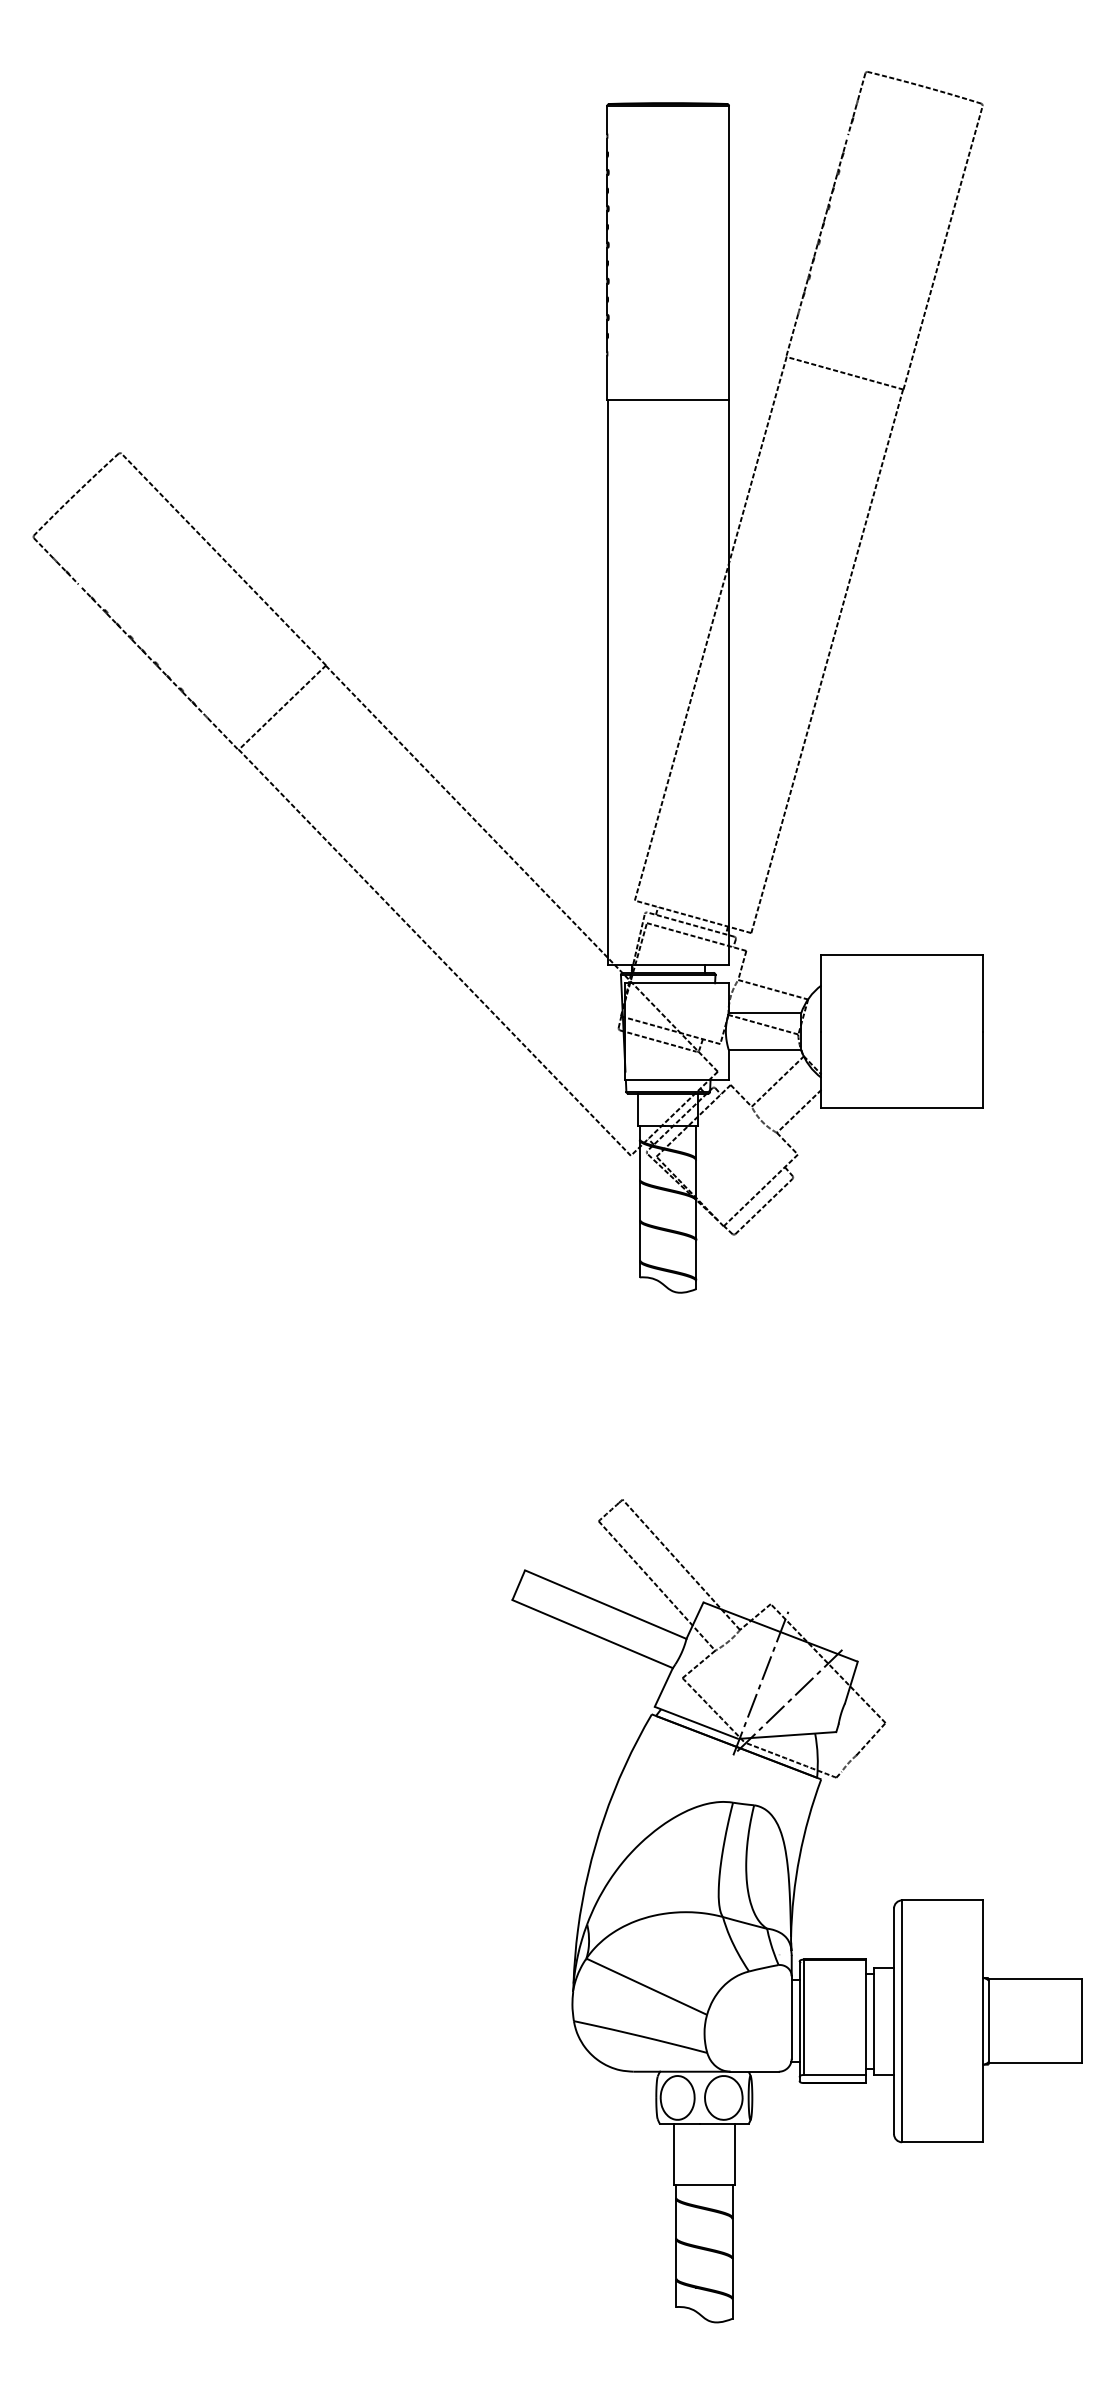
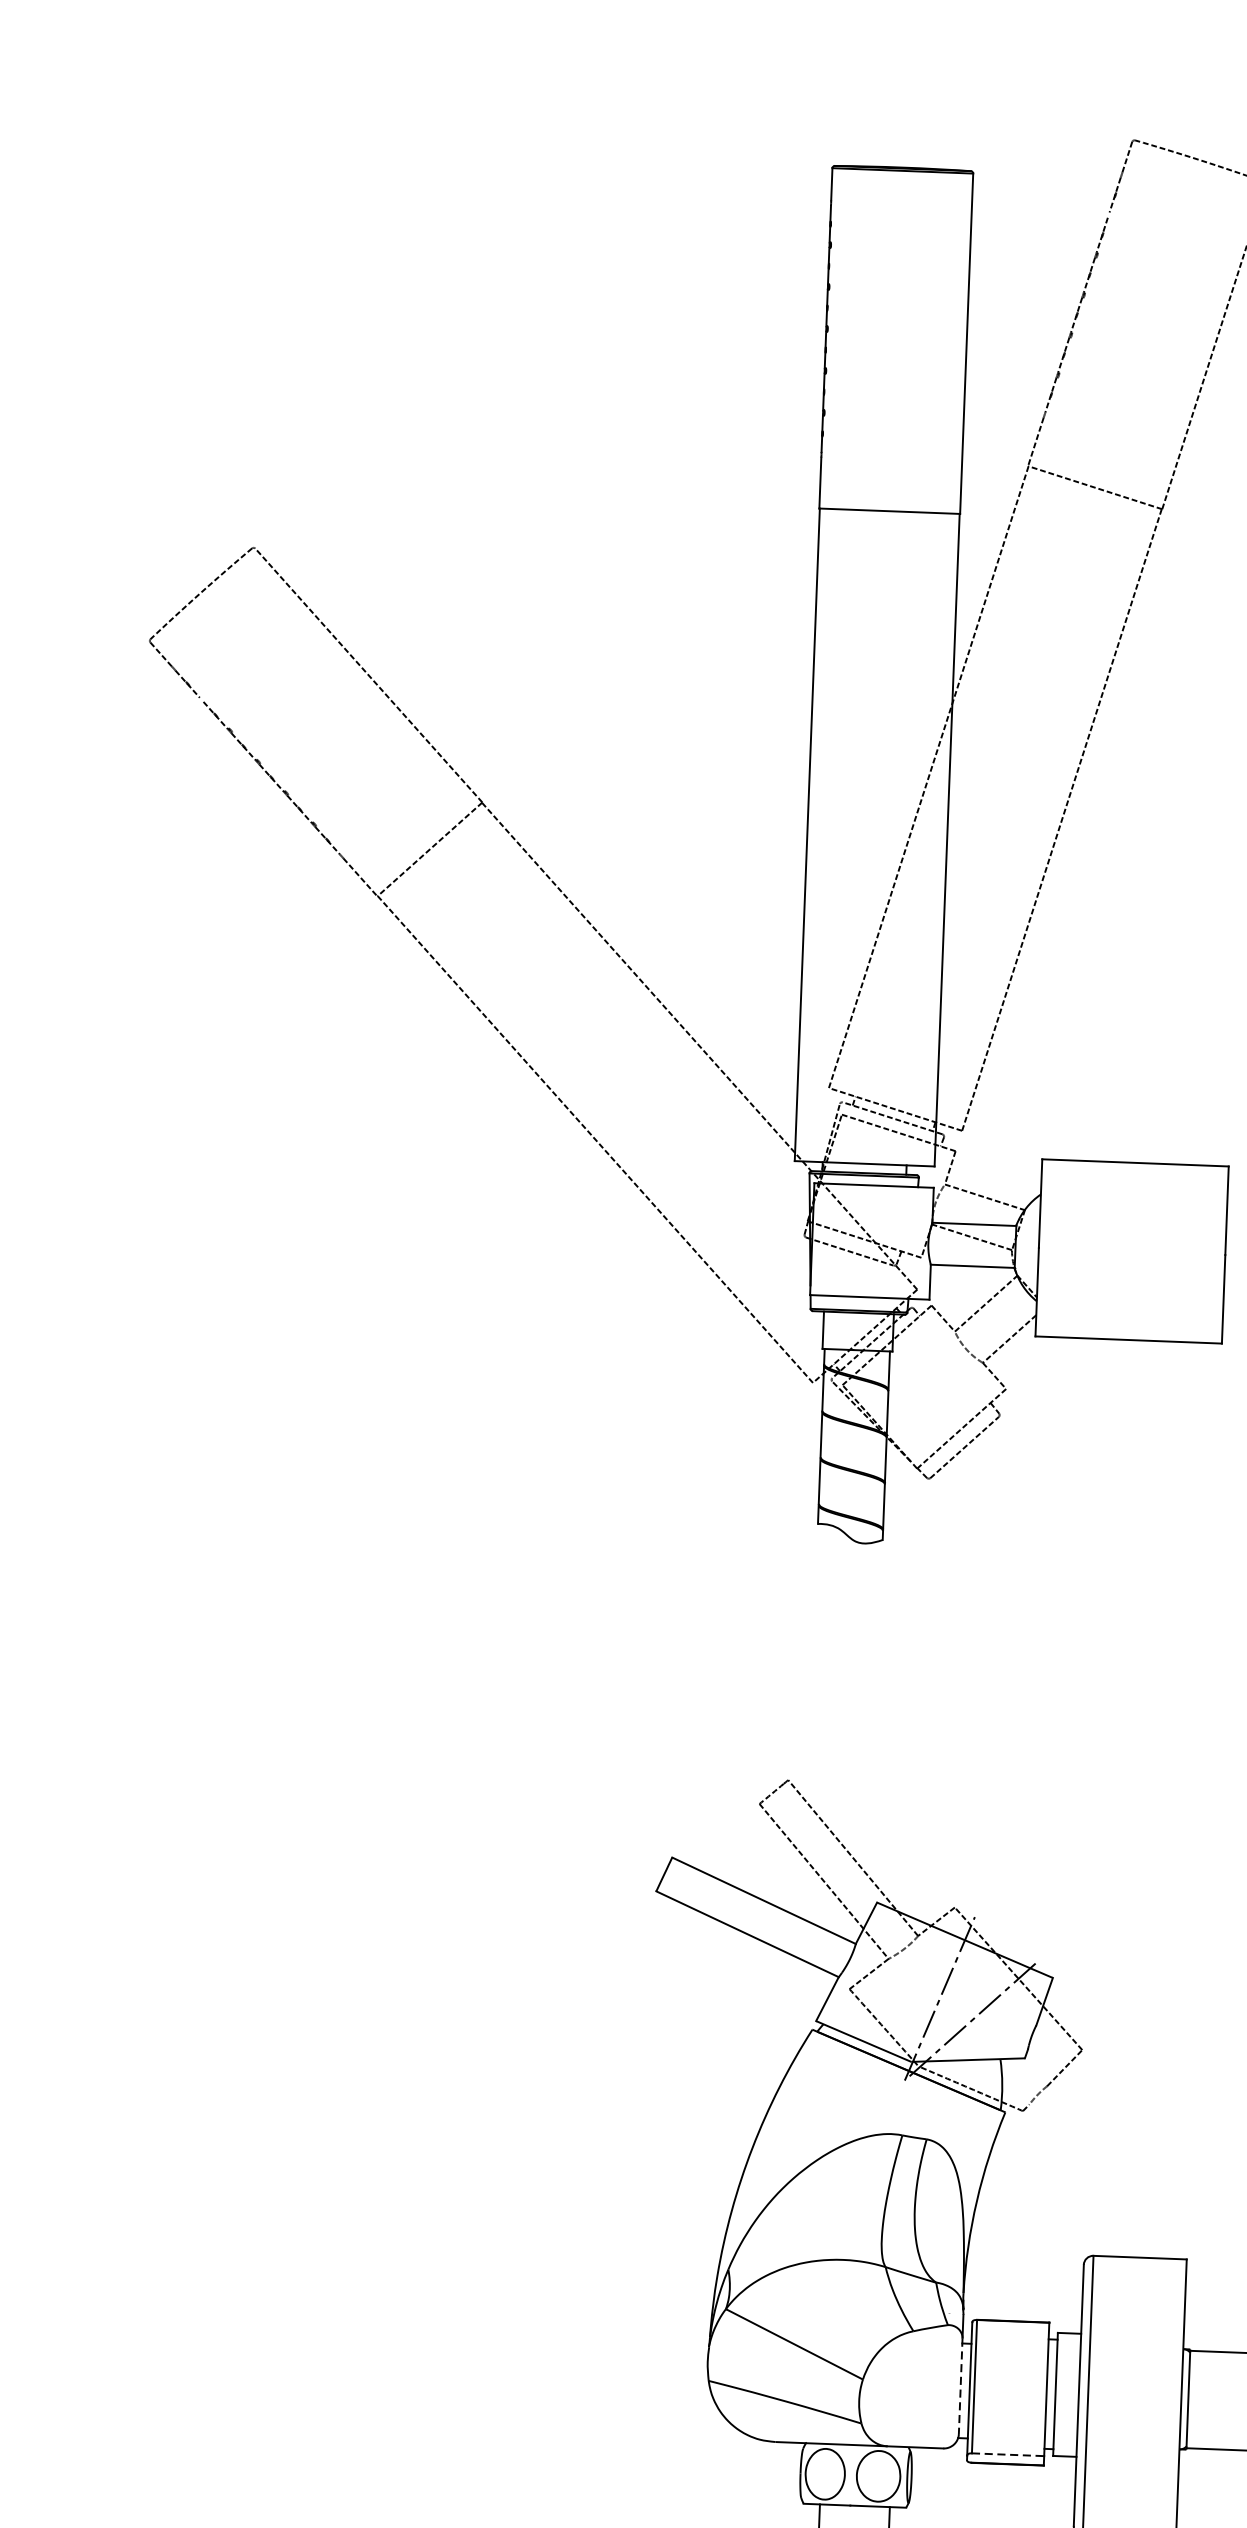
line: (791, 2018) -> (960, 2387), solid -> dashed
line: (835, 2074) -> (1008, 2454), solid -> dashed

